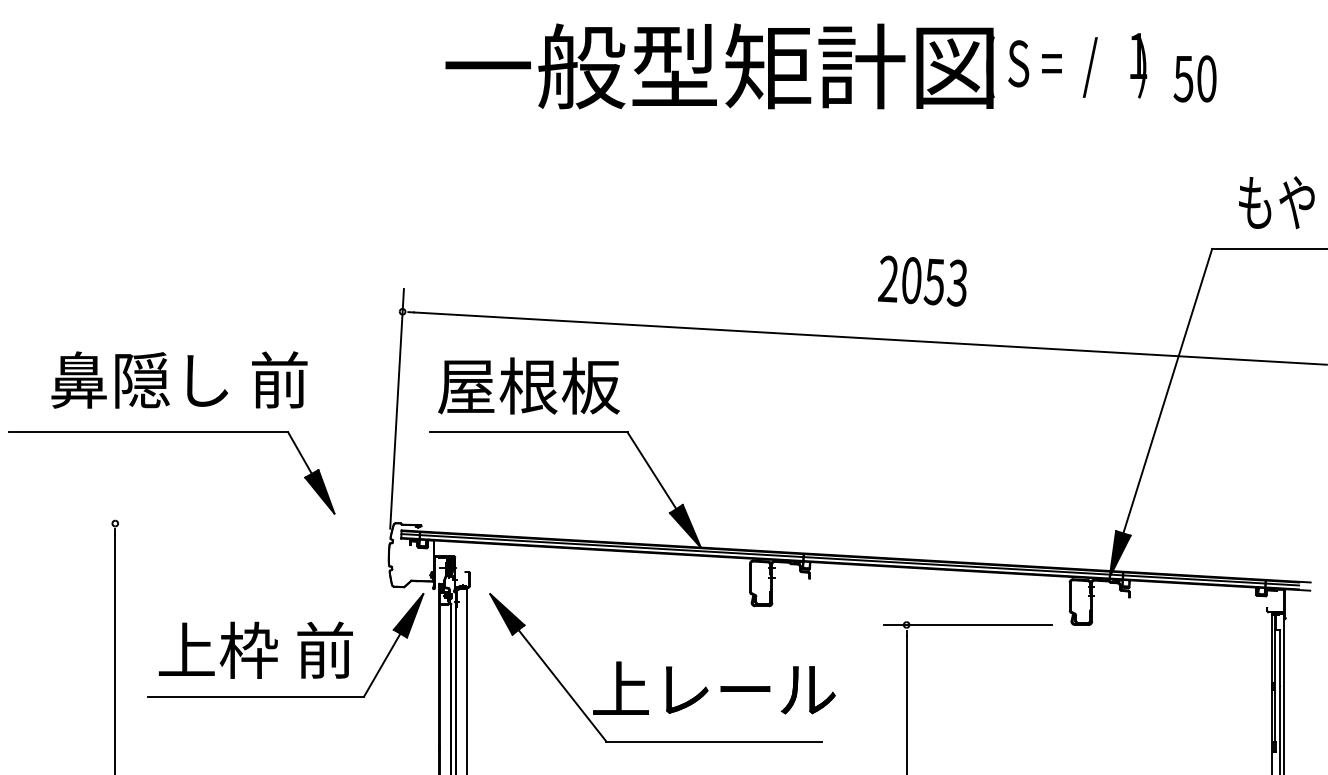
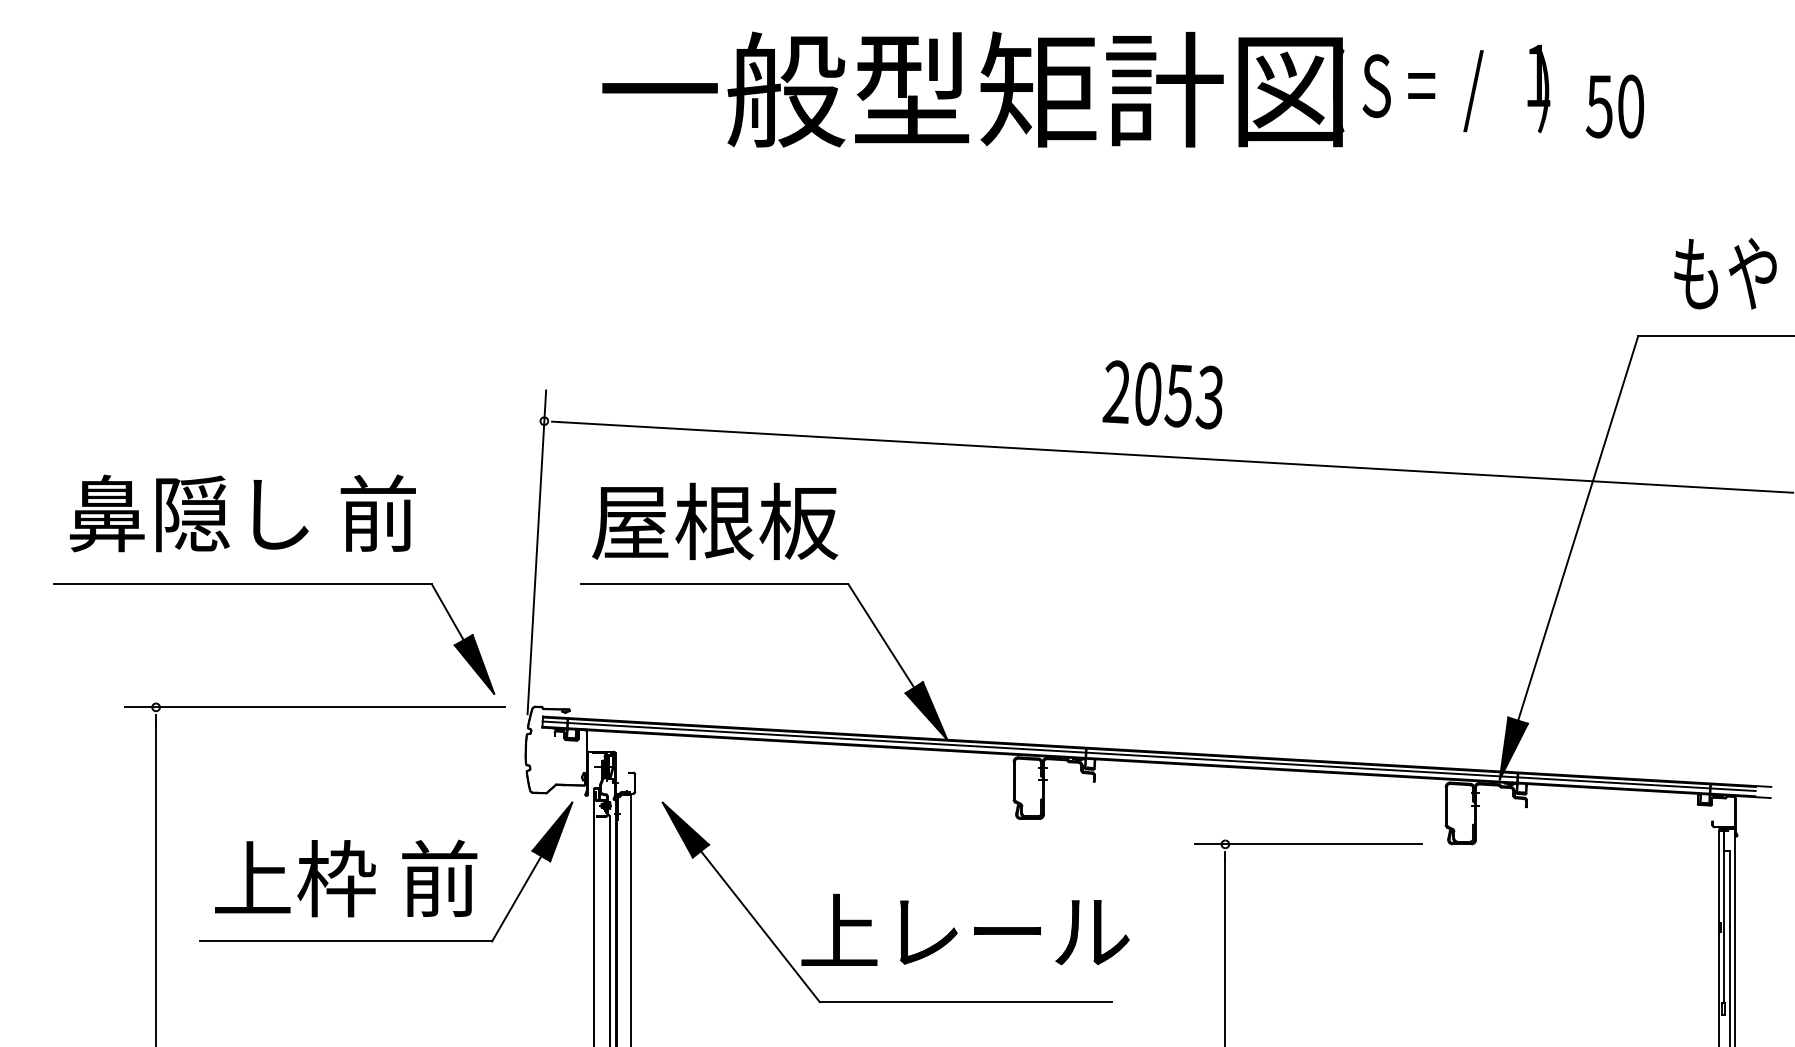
text: (922, 280) -> (1162, 394), moved
part: (171, 432) -> (274, 584), moved
line: (232, 523) -> (314, 707), added

